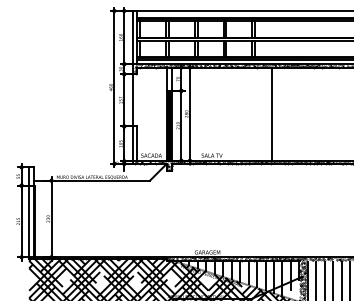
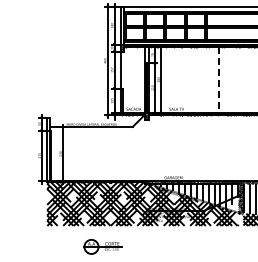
line: (272, 113) -> (219, 79), solid -> dashed

